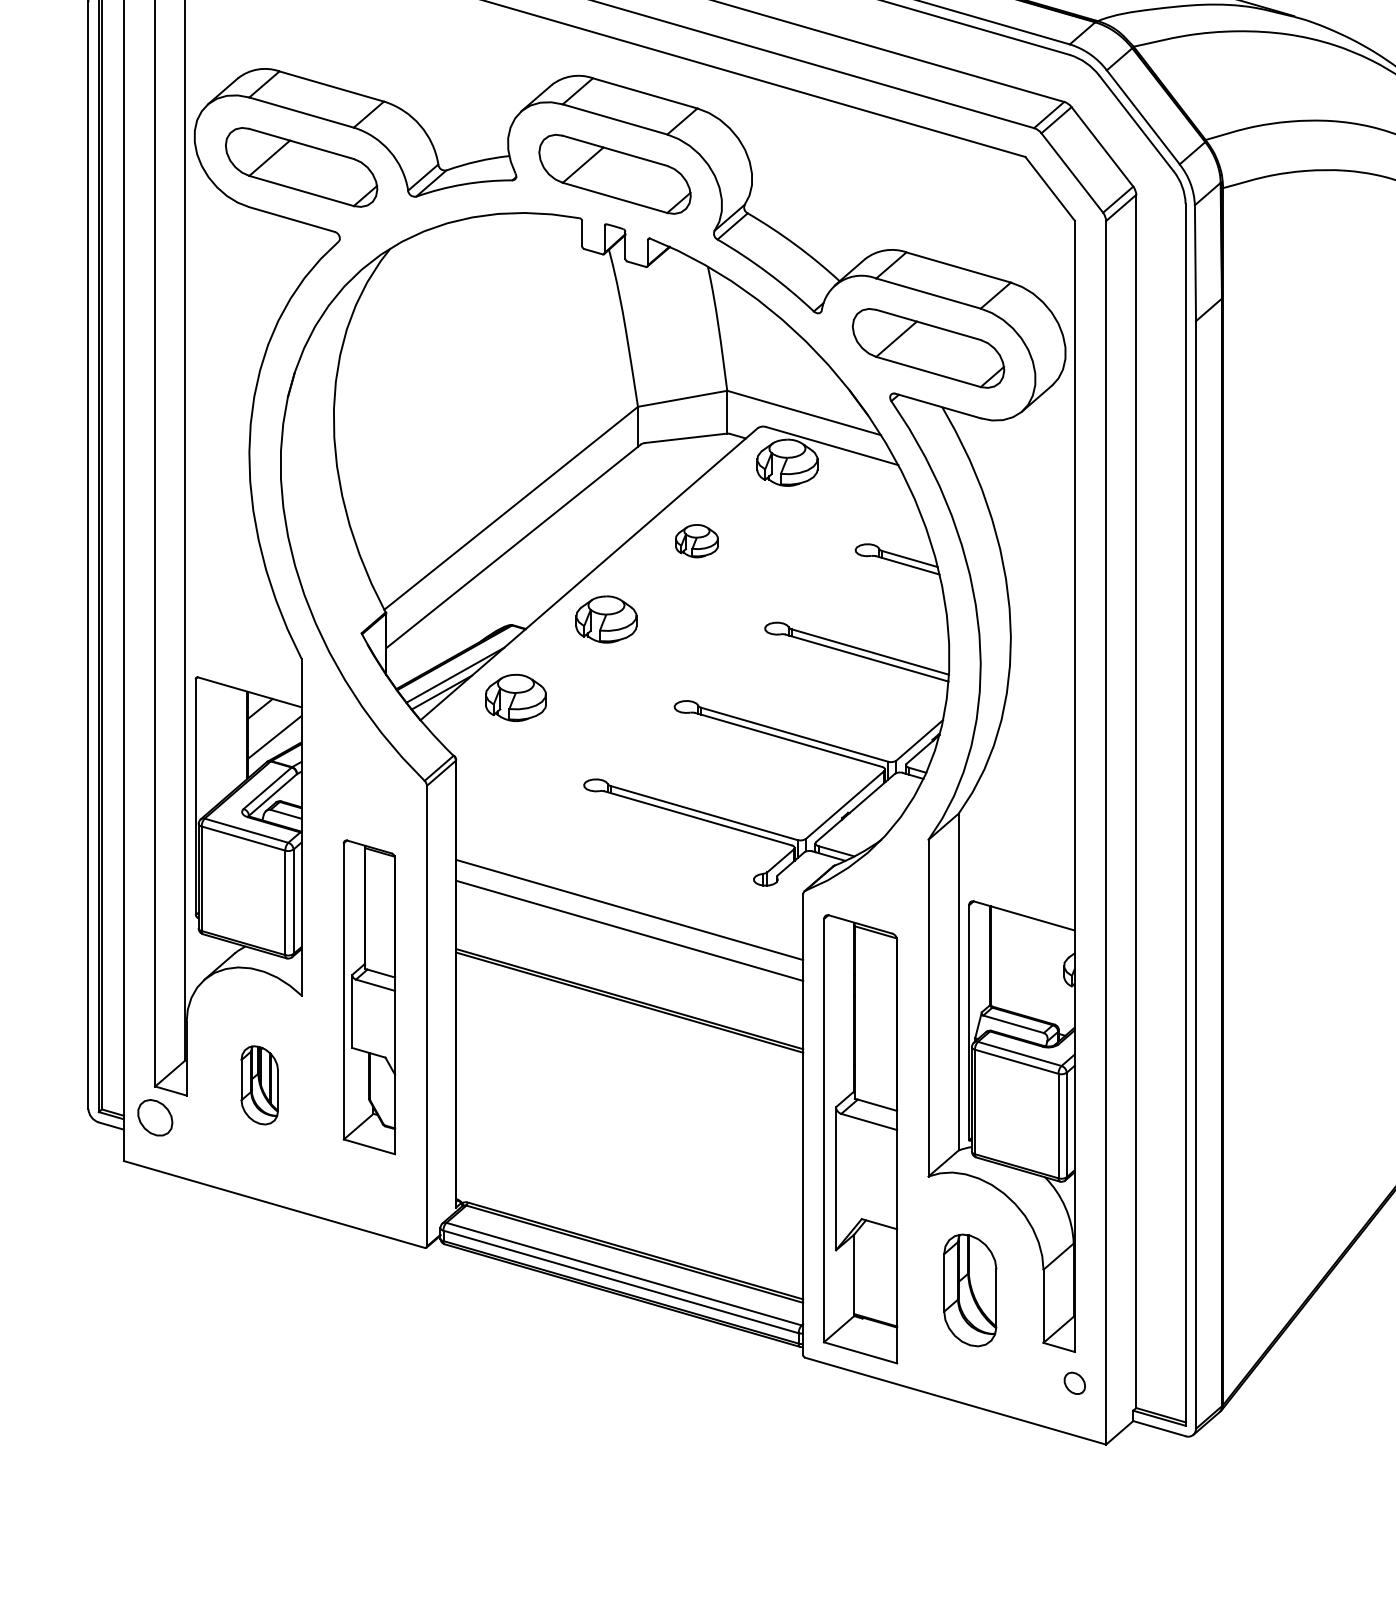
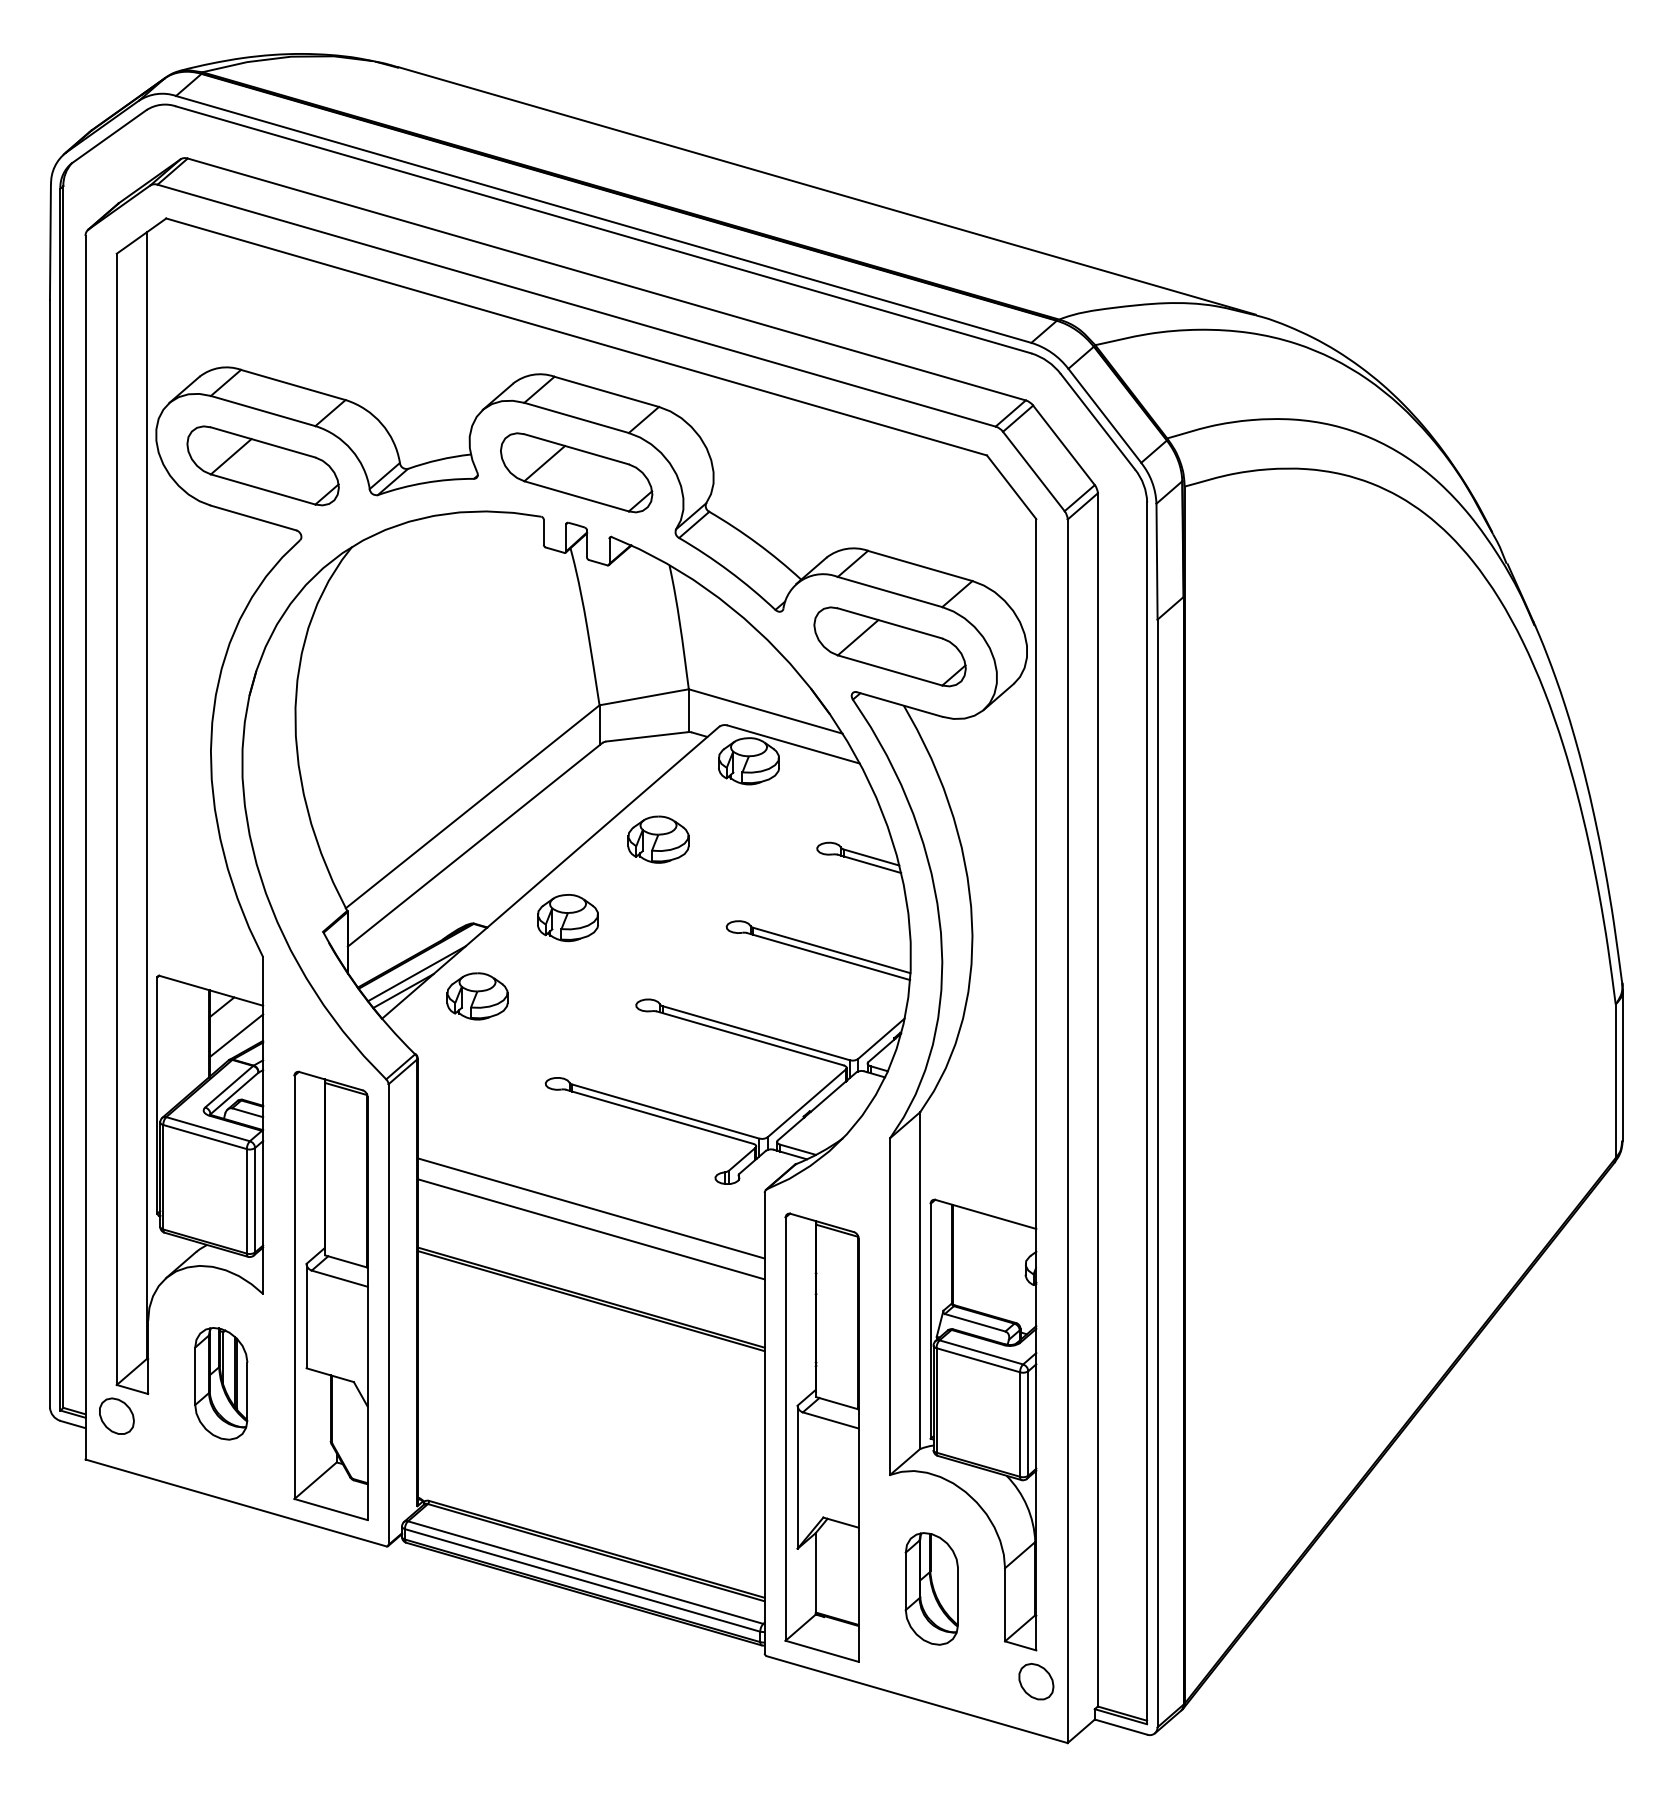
part: (696, 541) -> (658, 839), size x1.43
part: (368, 997) -> (330, 1295), size x1.43
part: (259, 1085) -> (221, 1383), size x1.43
part: (1074, 1383) -> (1036, 1681), size x1.67

